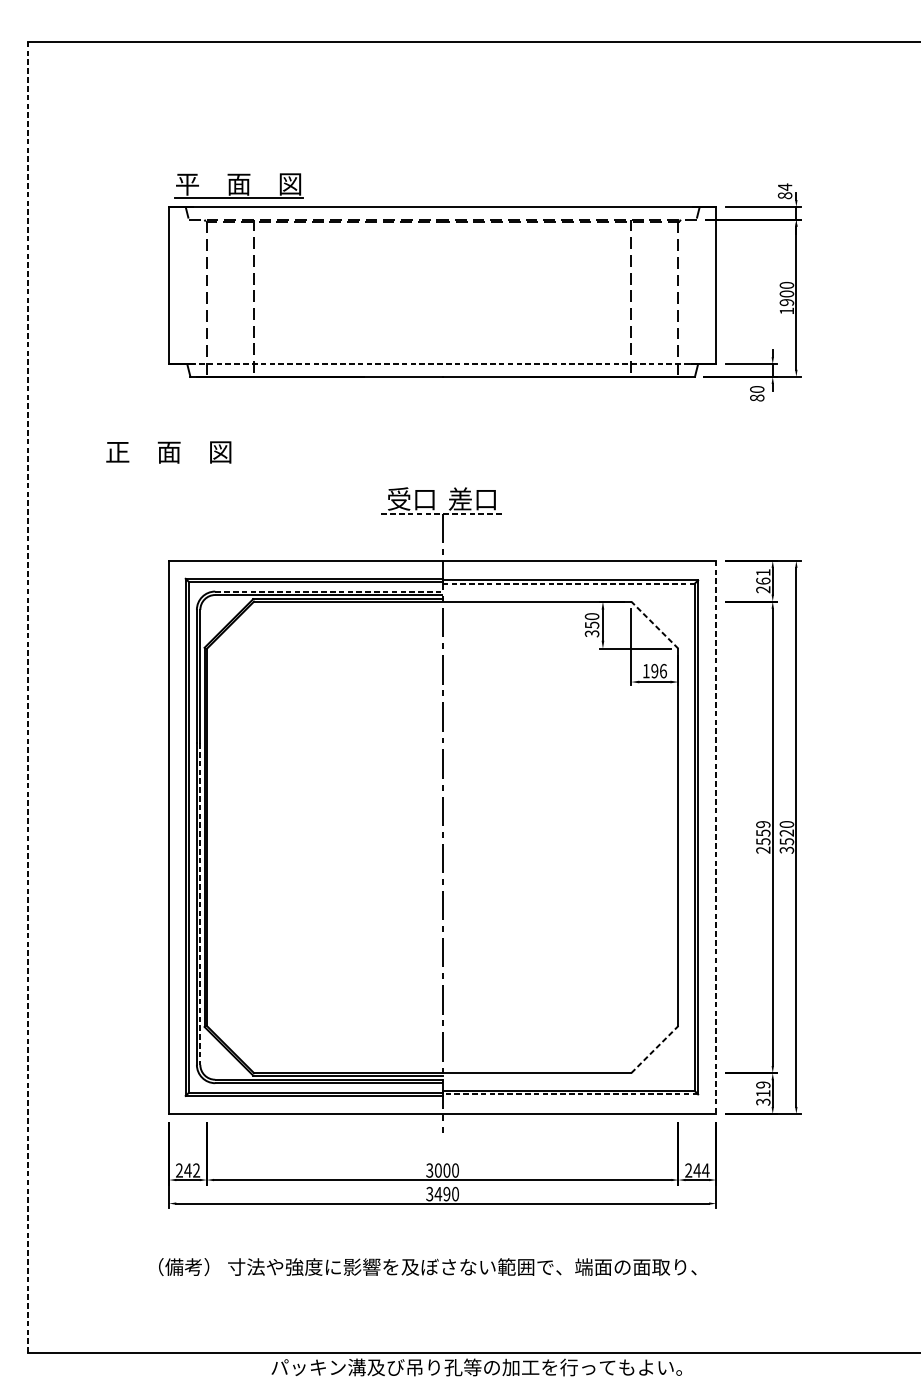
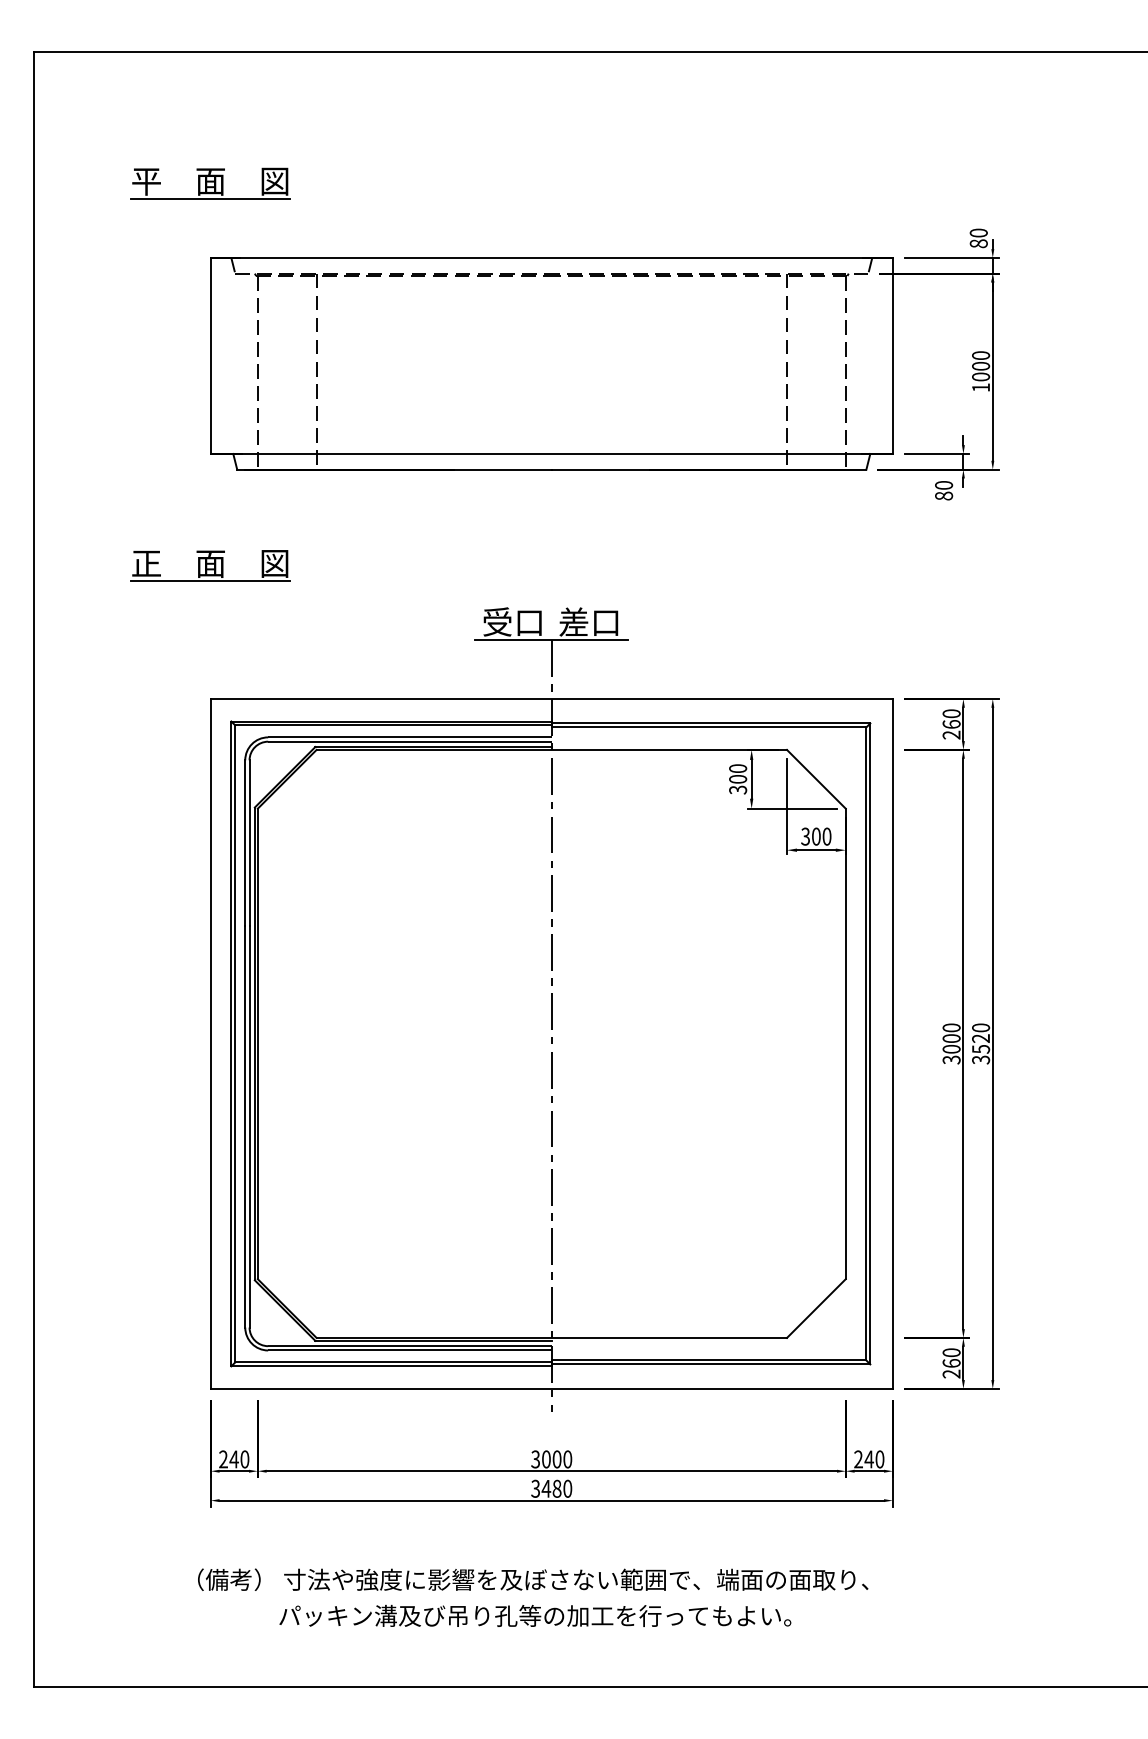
part: (238, 185) -> (210, 183), moved
text: (784, 186) -> (978, 232), 84 -> 80
text: (787, 302) -> (981, 376), 1900 -> 1000
line: (442, 363) -> (551, 453), dashed -> solid
line: (169, 466) -> (210, 581), added
line: (443, 513) -> (552, 640), dashed -> solid
text: (763, 572) -> (951, 713), 261 -> 260
line: (569, 583) -> (709, 727), dashed -> solid
line: (329, 591) -> (410, 737), dashed -> solid
text: (592, 625) -> (738, 779), 350 -> 300
line: (654, 625) -> (816, 779), dashed -> solid
text: (654, 671) -> (816, 836), 196 -> 300
line: (27, 697) -> (34, 869), dashed -> solid
line: (715, 837) -> (892, 1043), dashed -> solid
text: (763, 837) -> (951, 1043), 2559 -> 3000
line: (200, 903) -> (249, 1126), dashed -> solid
line: (654, 1049) -> (816, 1308), dashed -> solid
text: (763, 1093) -> (951, 1363), 319 -> 260
line: (569, 1094) -> (710, 1364), dashed -> solid
text: (196, 1170) -> (244, 1459), 242 -> 240
text: (705, 1170) -> (879, 1459), 244 -> 240
text: (446, 1193) -> (556, 1488), 3490 -> 3480
text: (476, 1367) -> (535, 1615), moved

